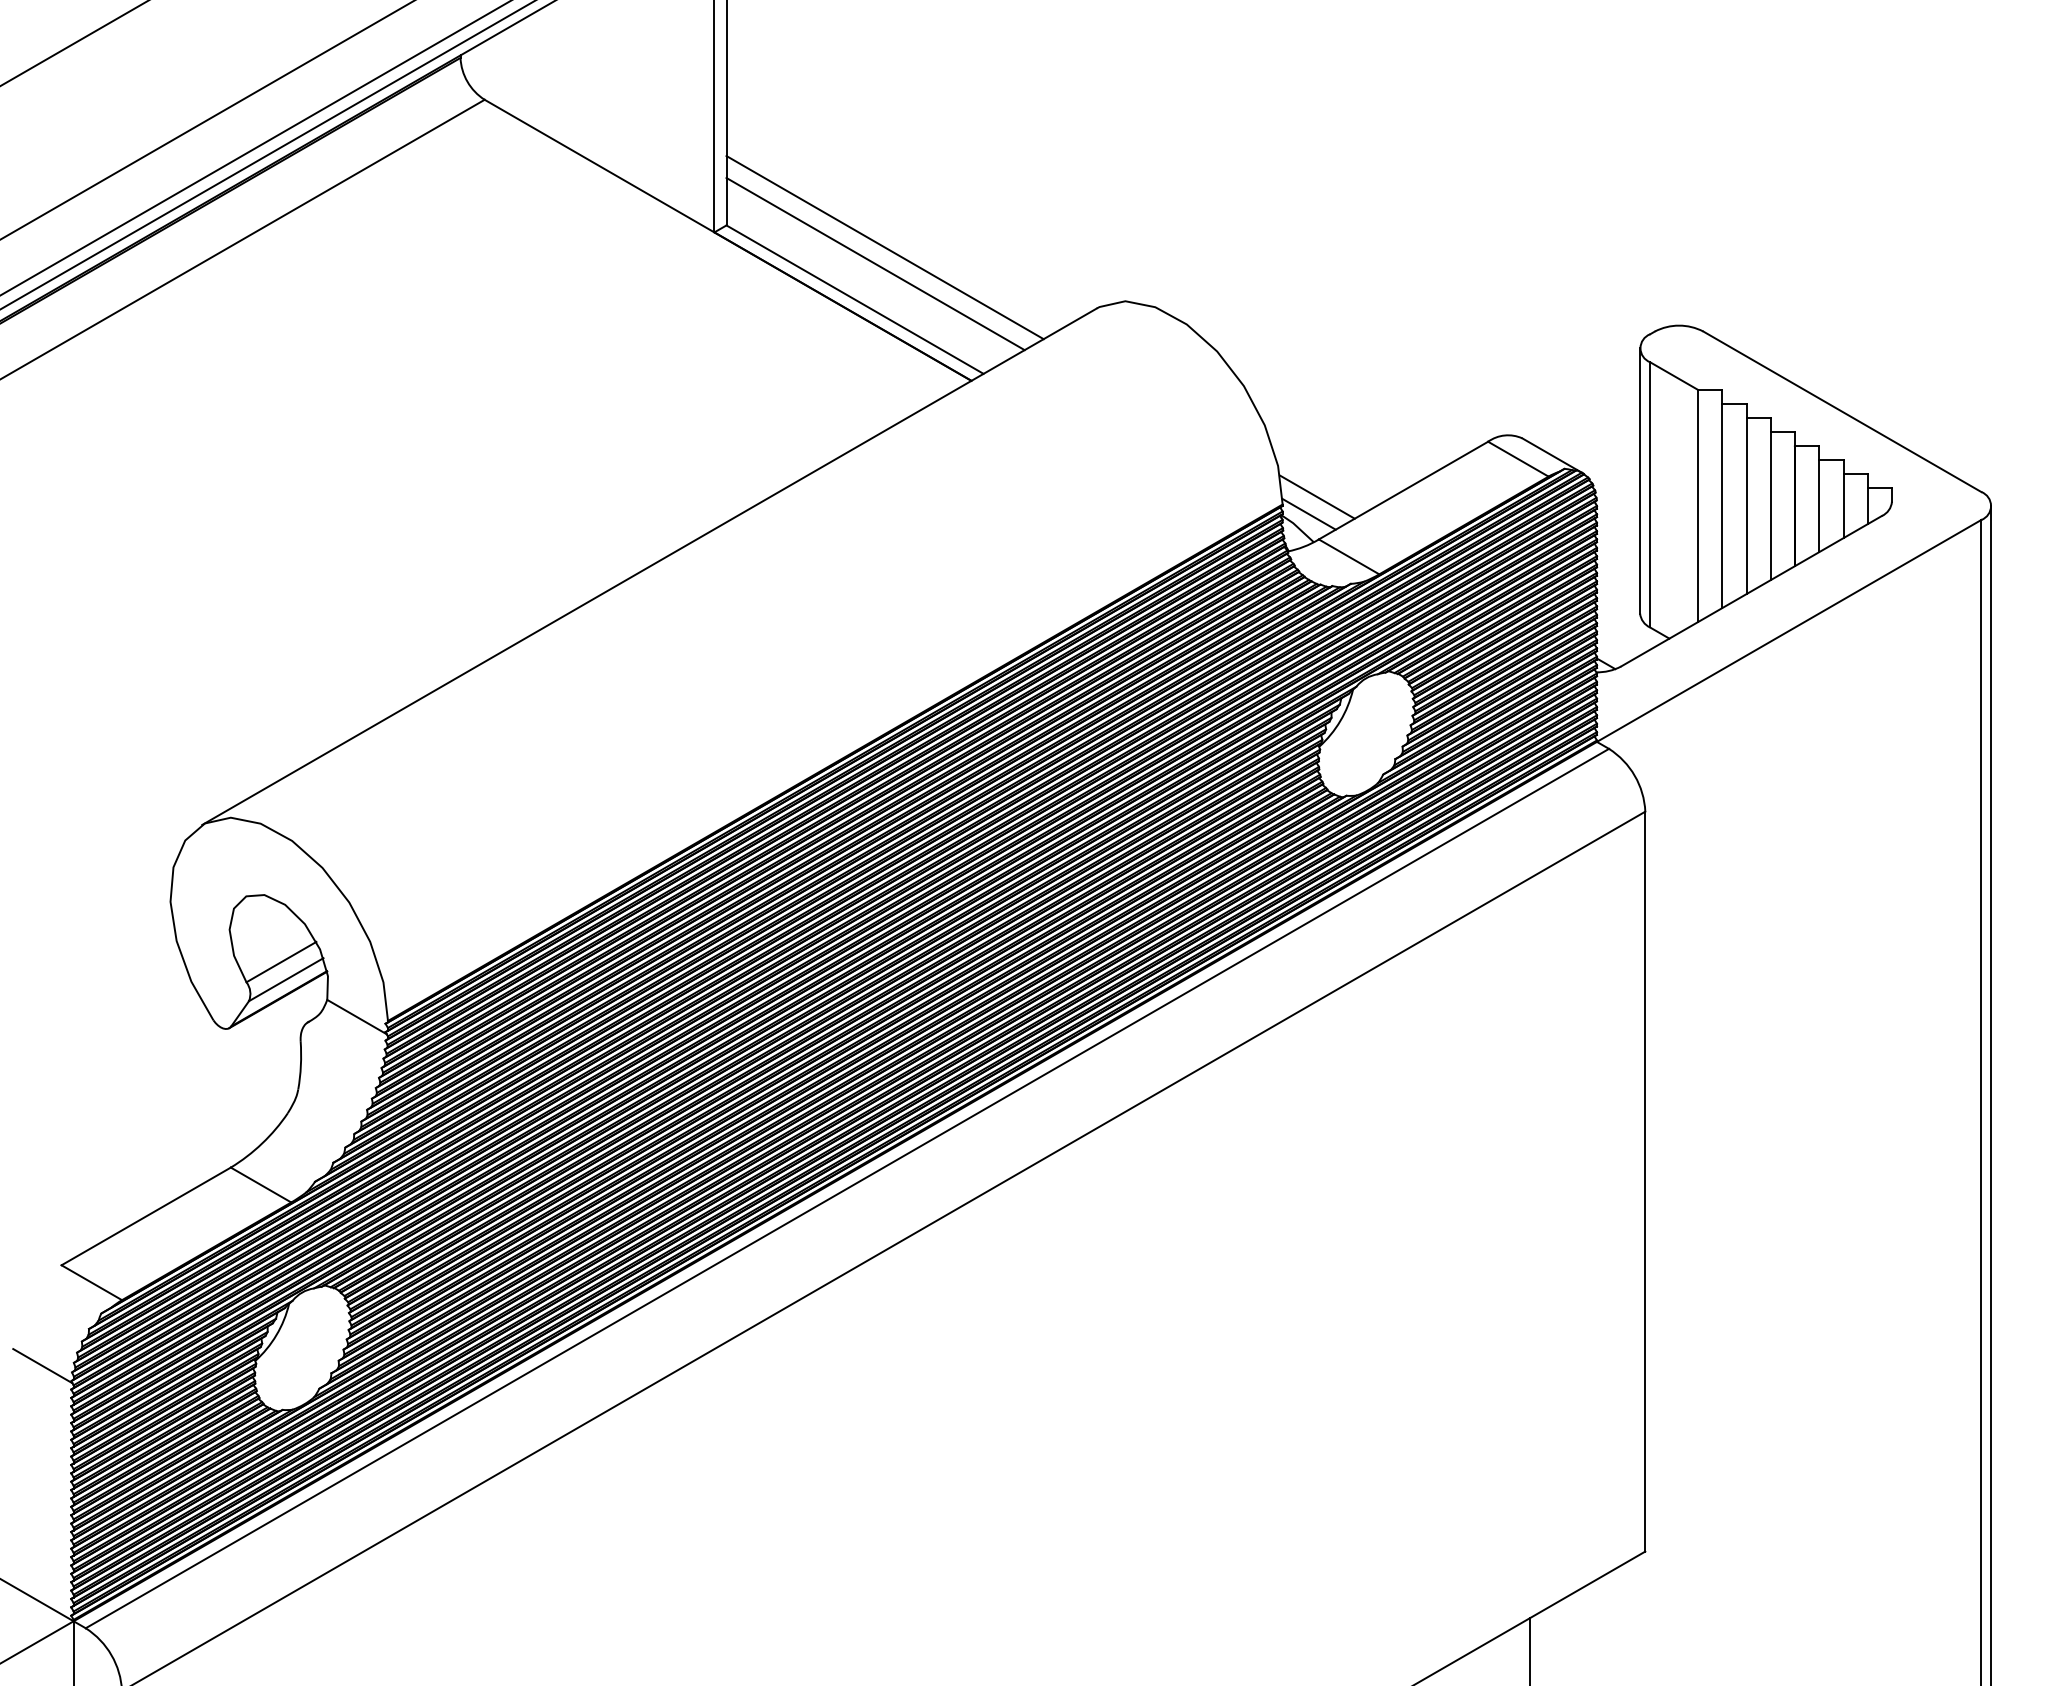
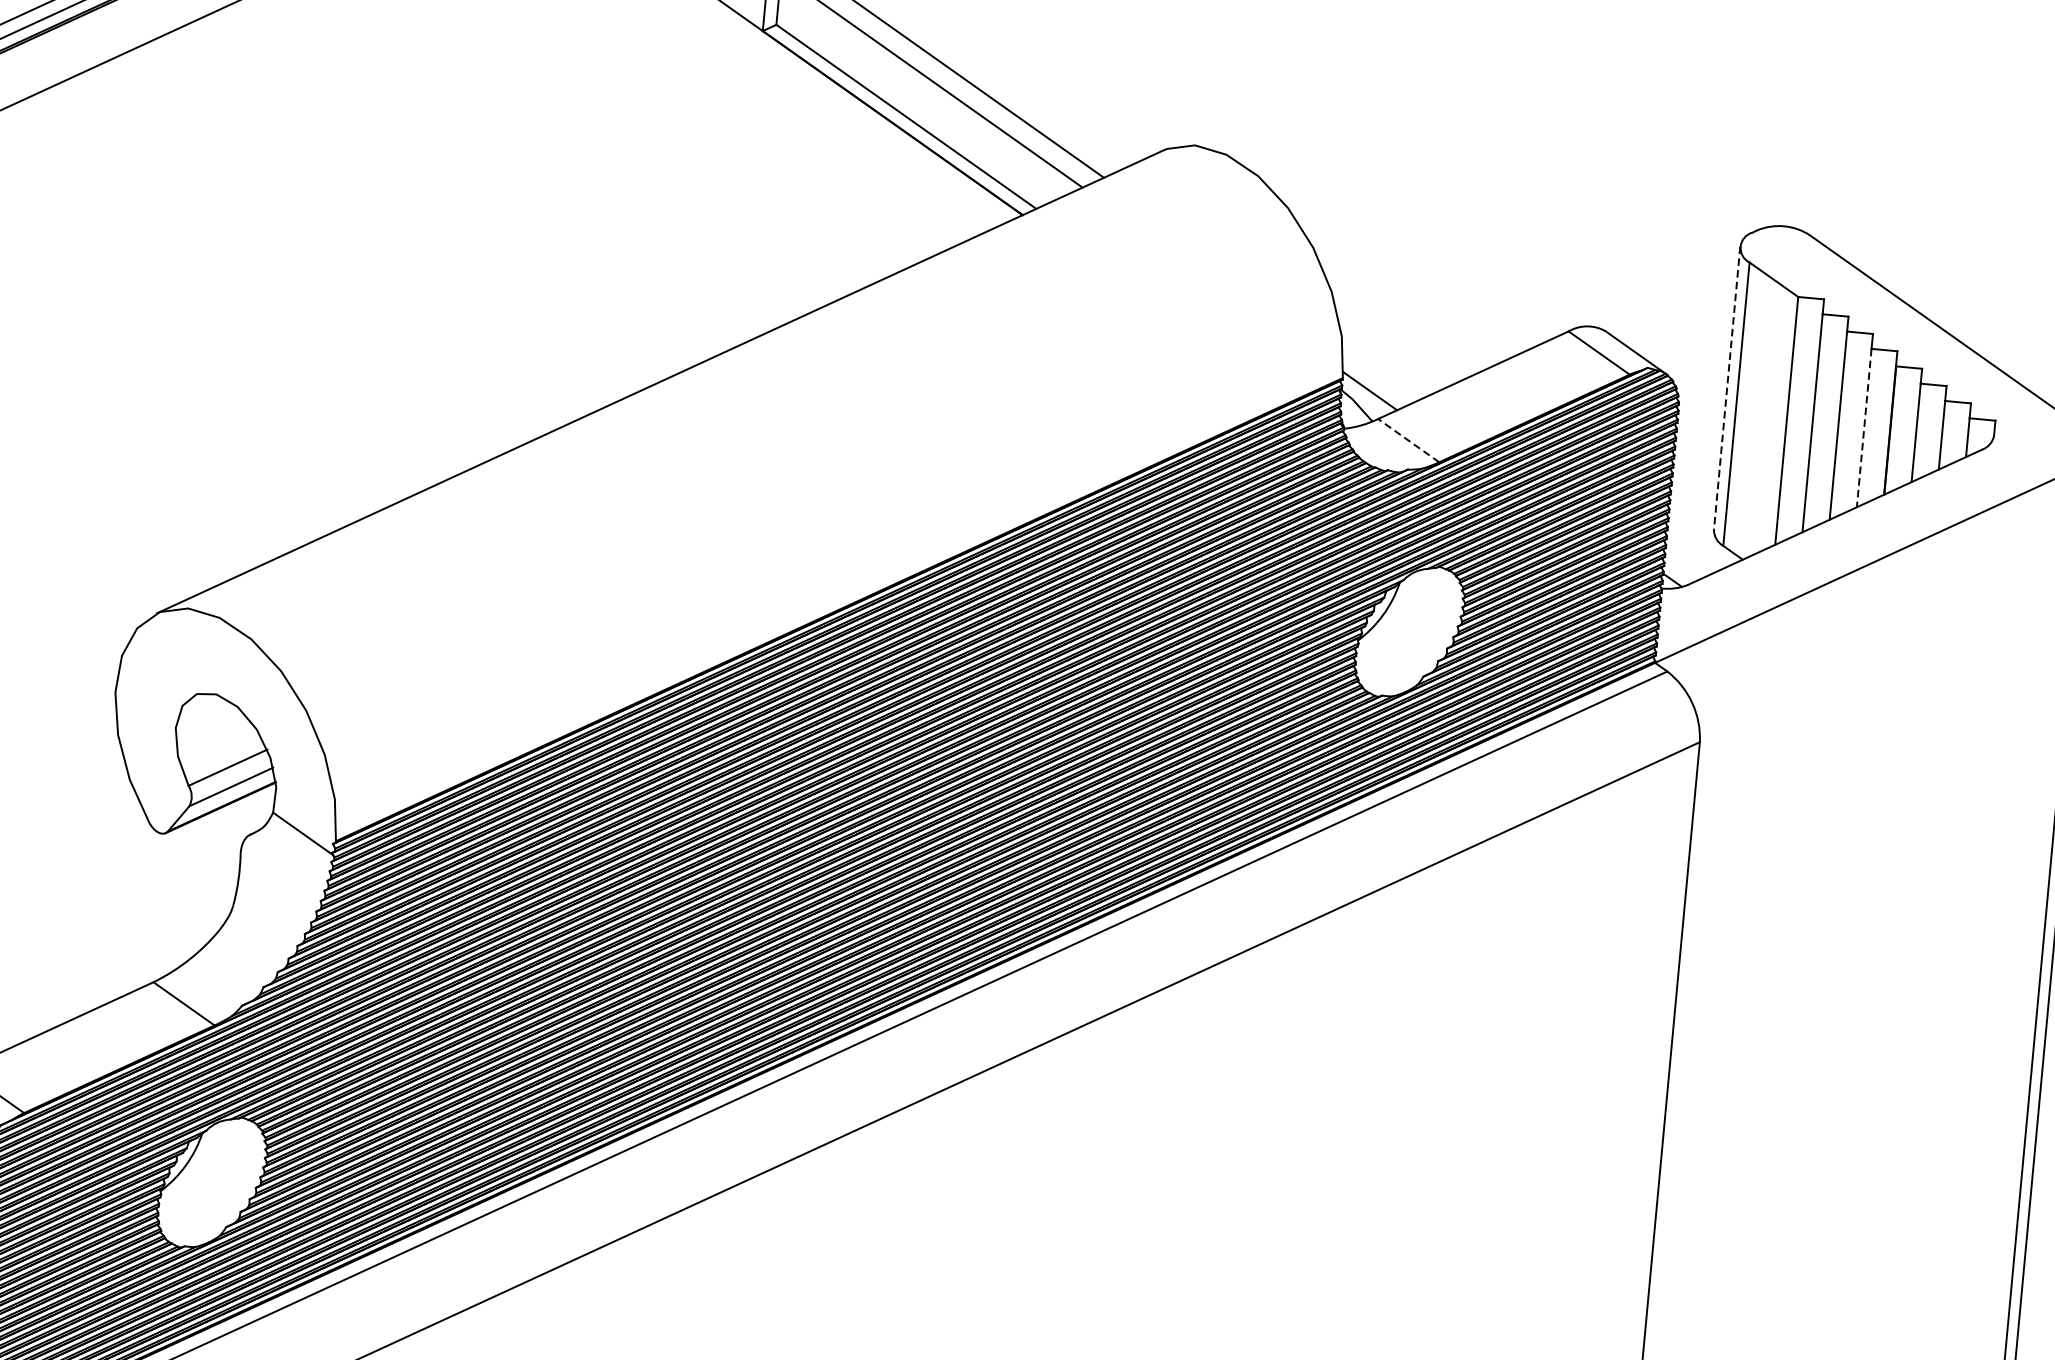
line: (1640, 480) -> (1727, 387), solid -> dashed
line: (1317, 496) -> (1380, 373), removed
line: (1770, 506) -> (1863, 428), solid -> dashed
line: (1349, 556) -> (1409, 440), solid -> dashed

